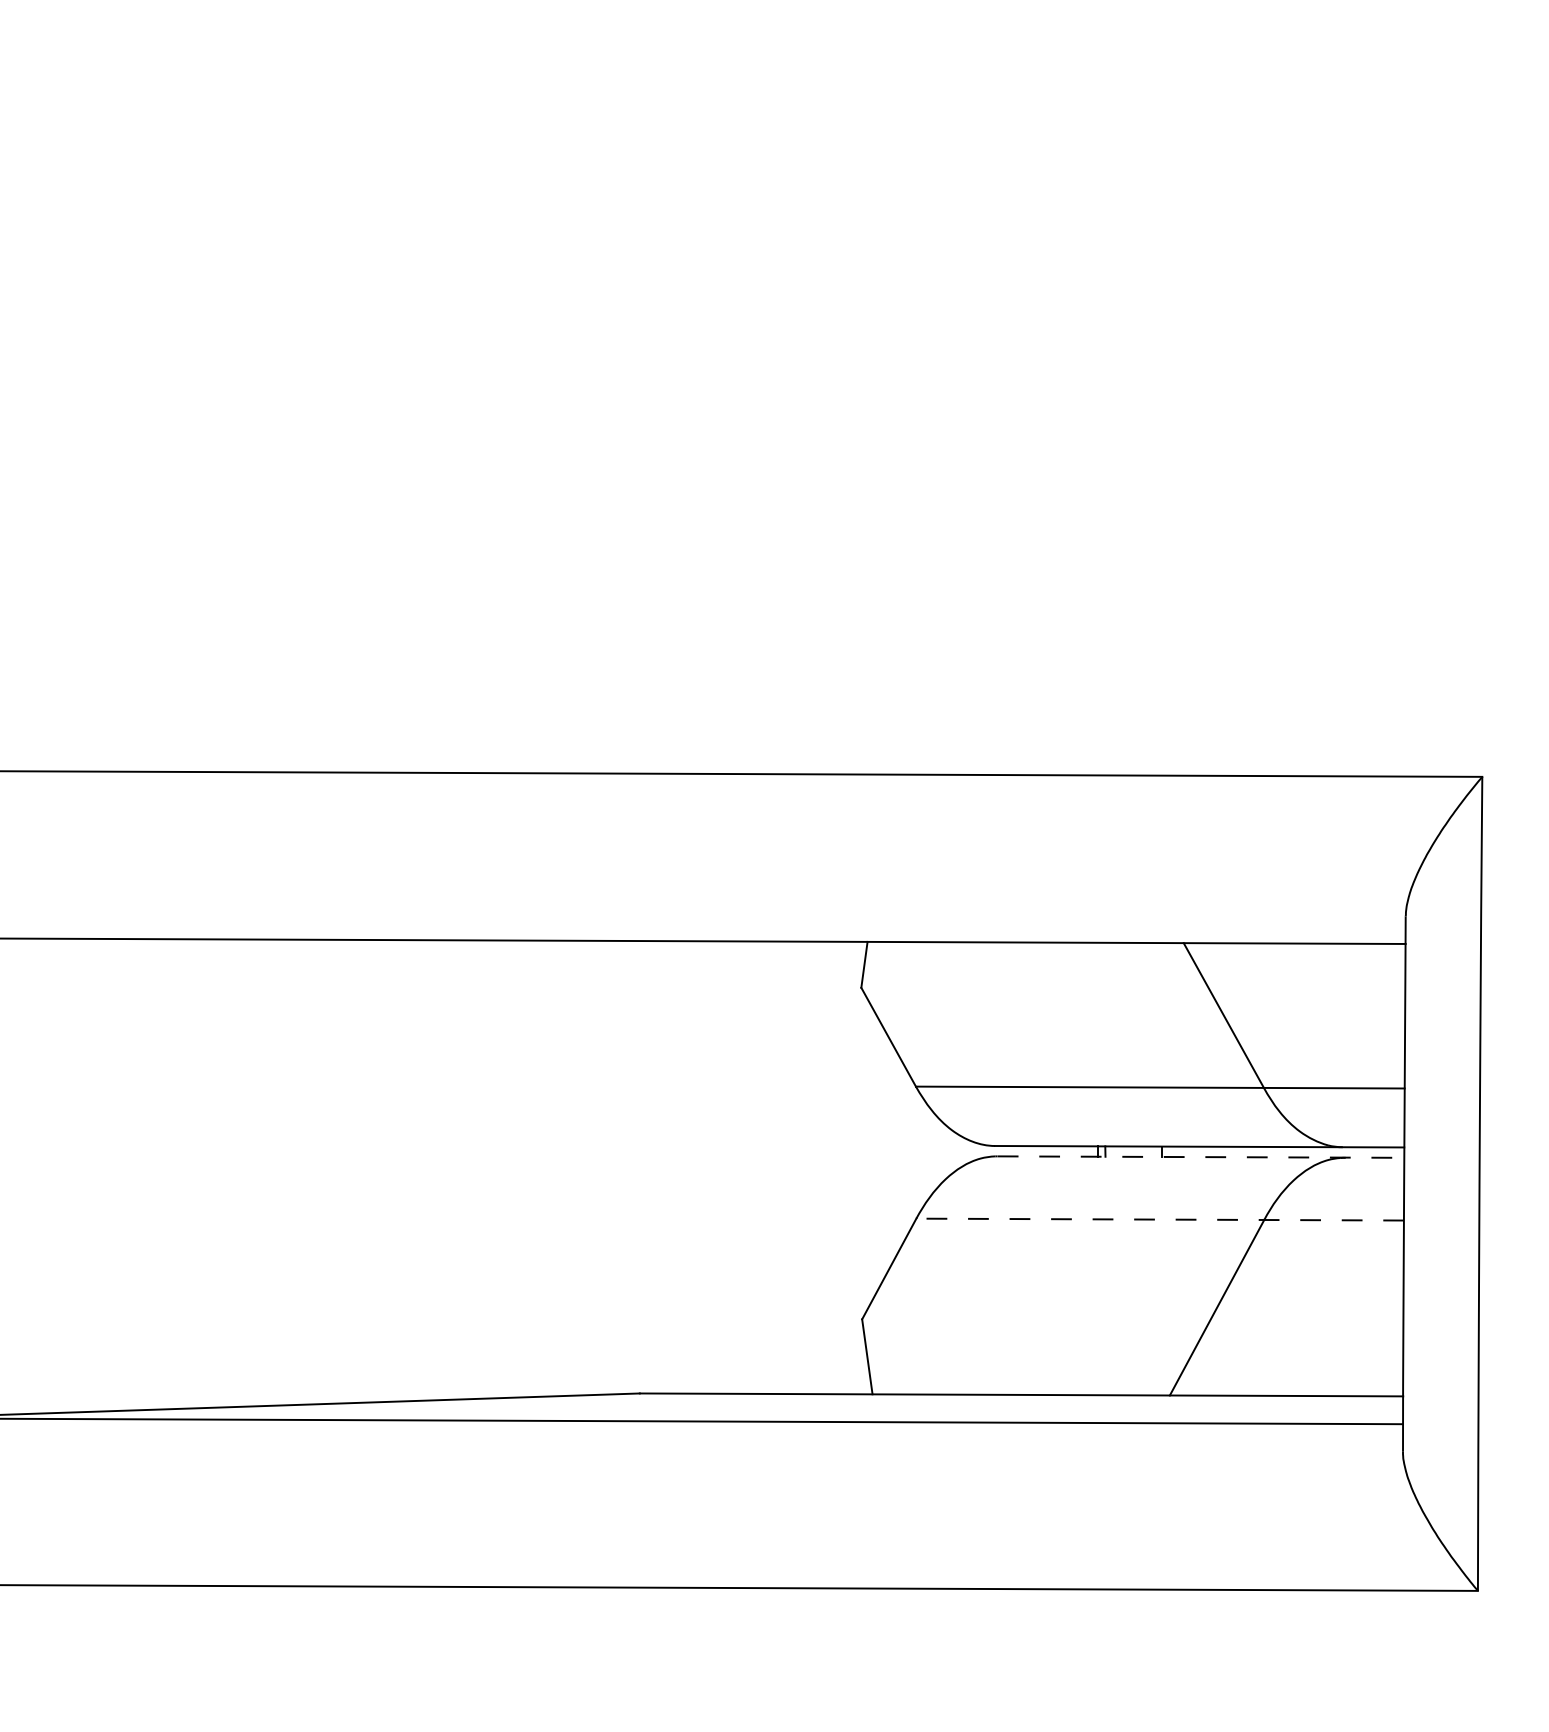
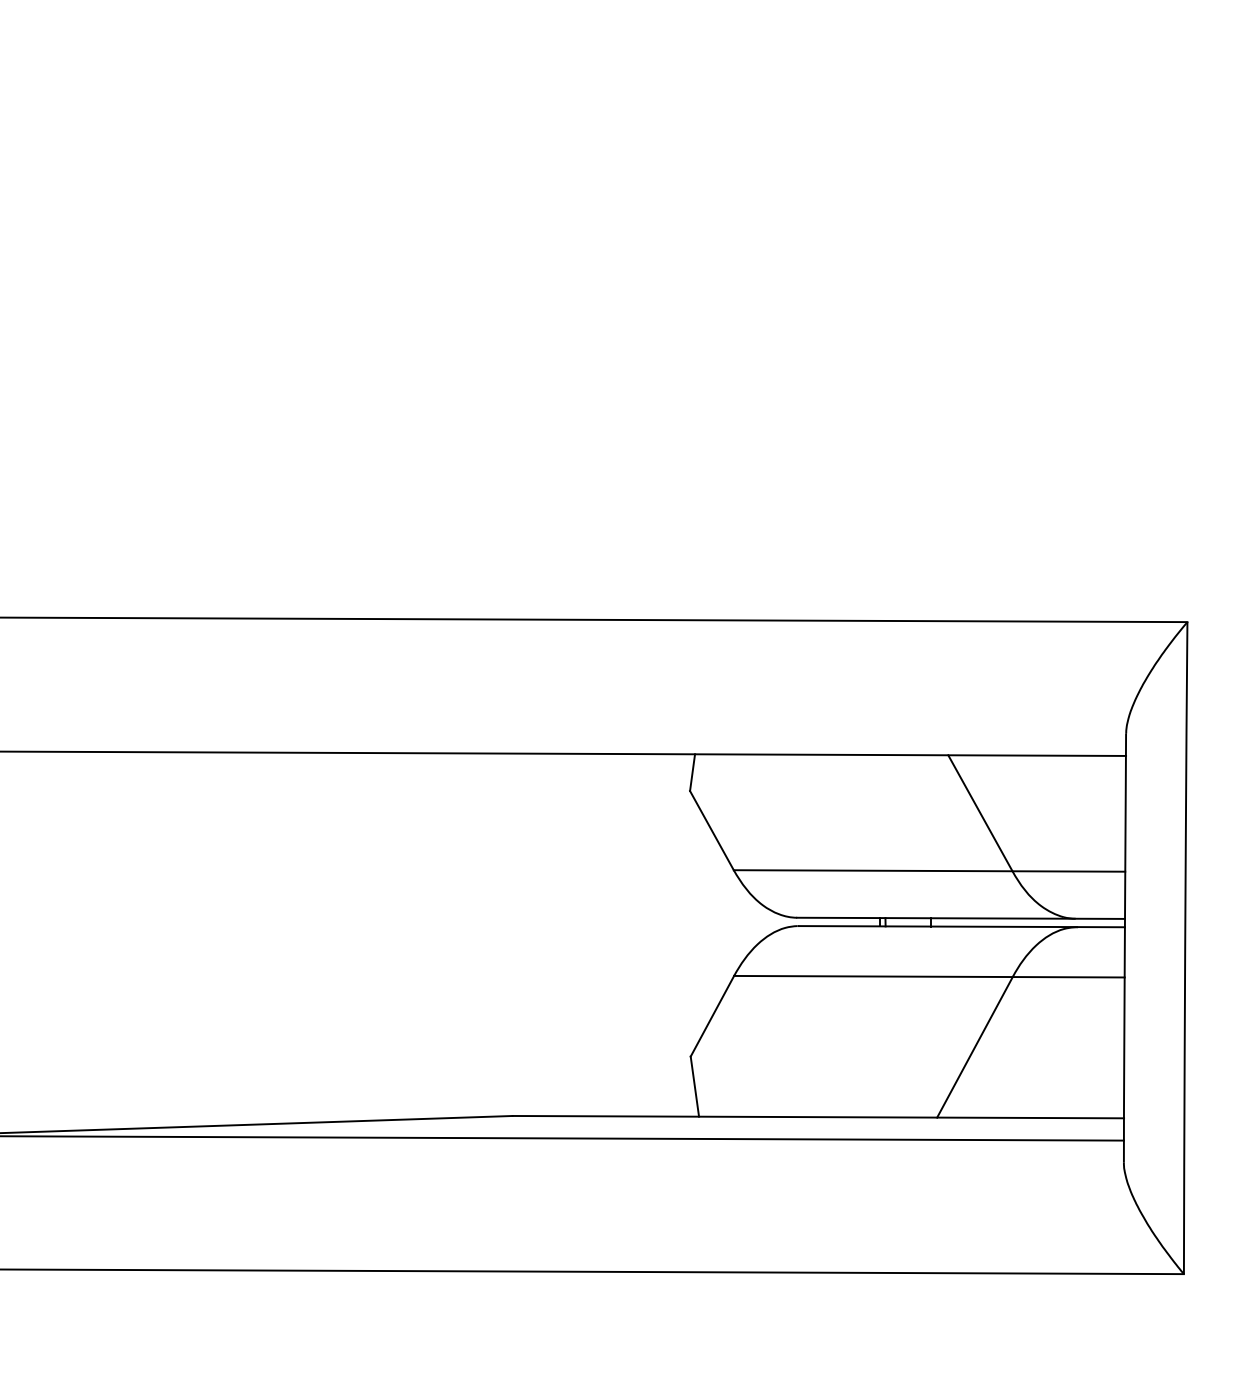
line: (1201, 1156) -> (962, 926), dashed -> solid
line: (1159, 1219) -> (928, 976), dashed -> solid

